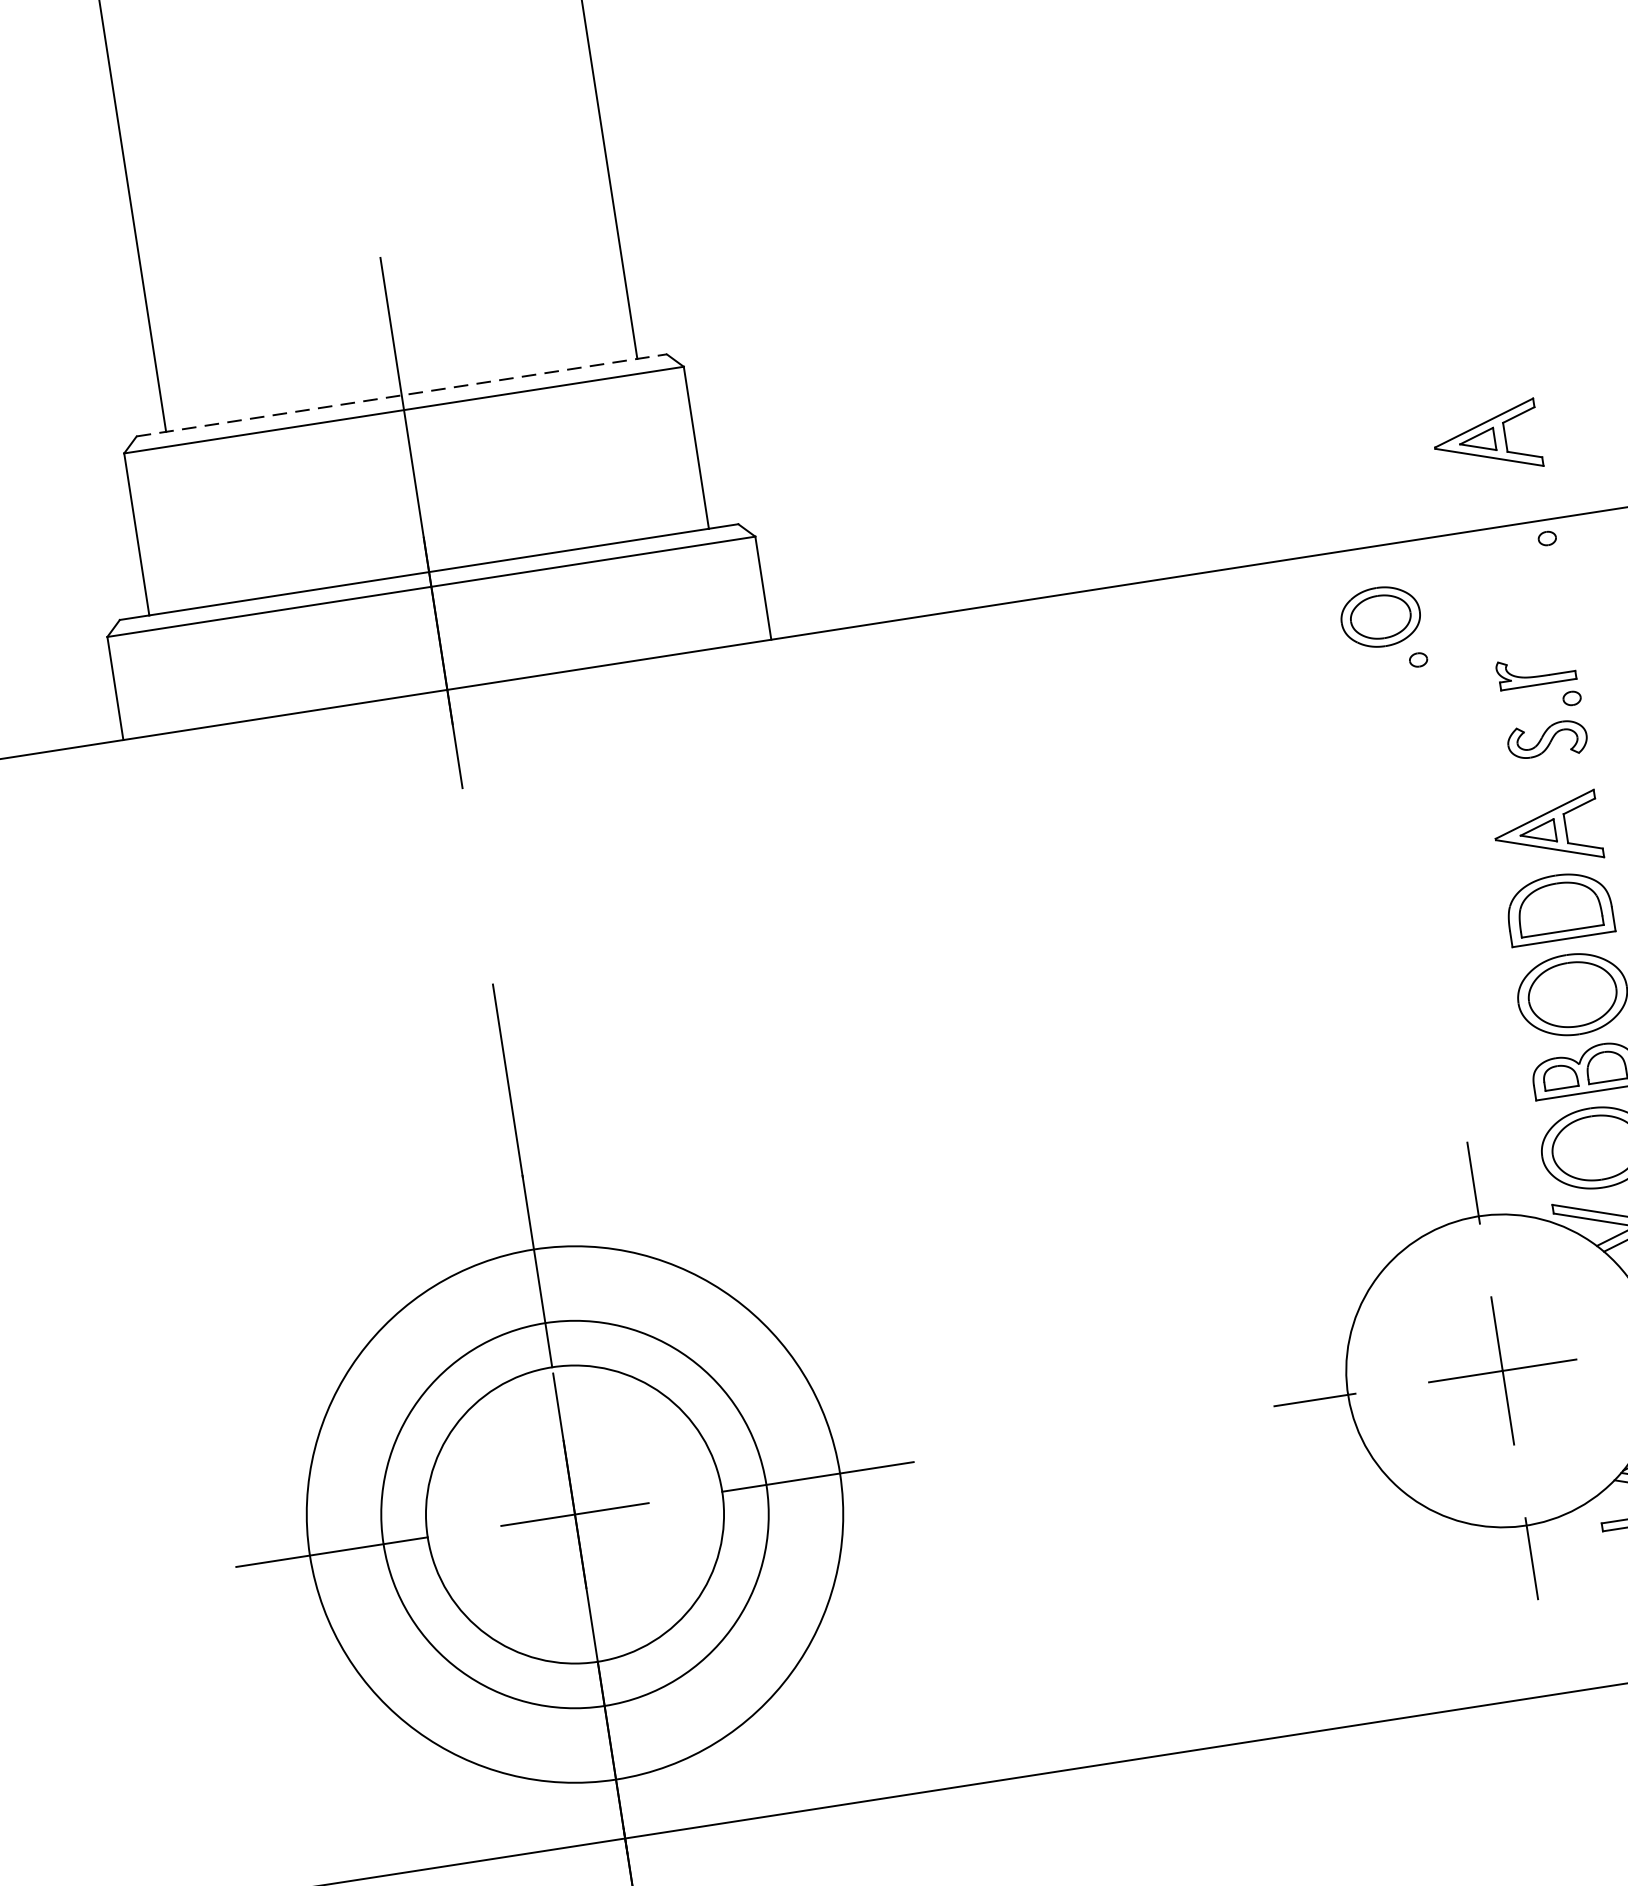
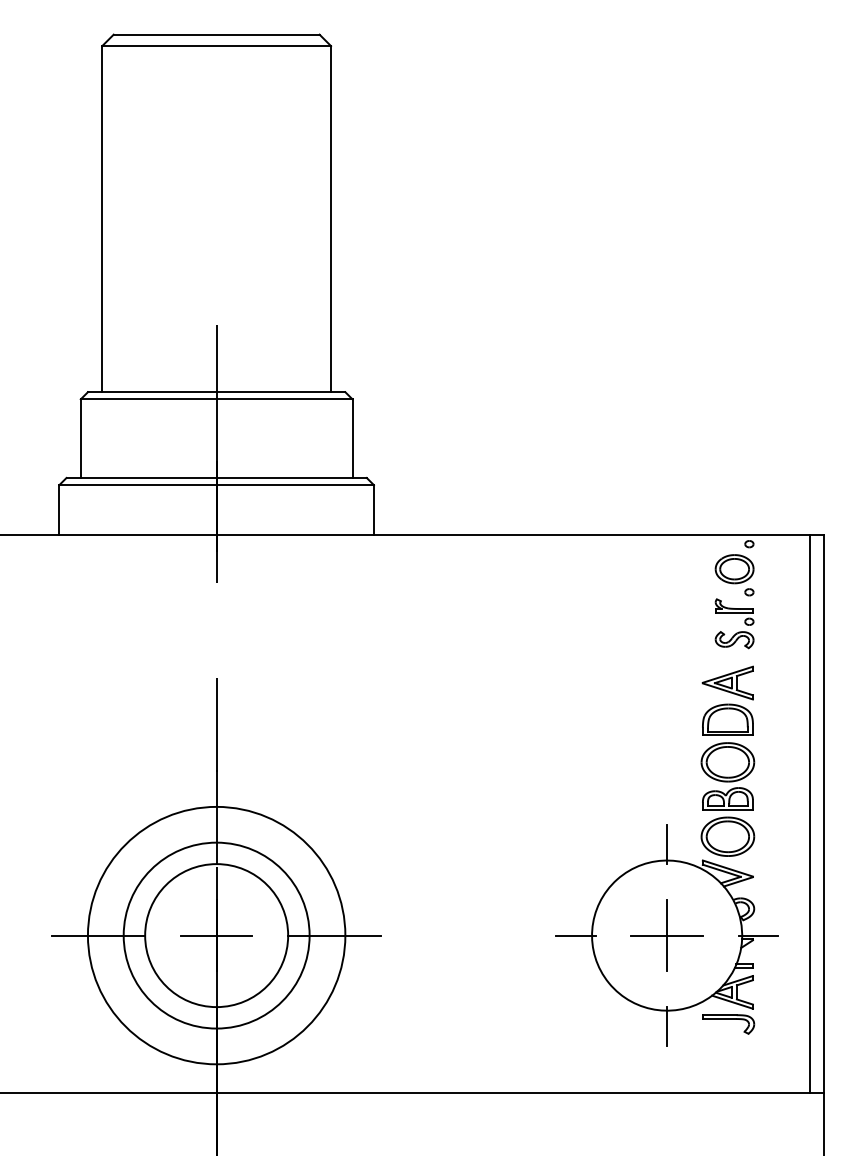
line: (401, 396) -> (216, 392), dashed -> solid
part: (1485, 439) -> (727, 492), removed
part: (1382, 630) -> (734, 575), moved

